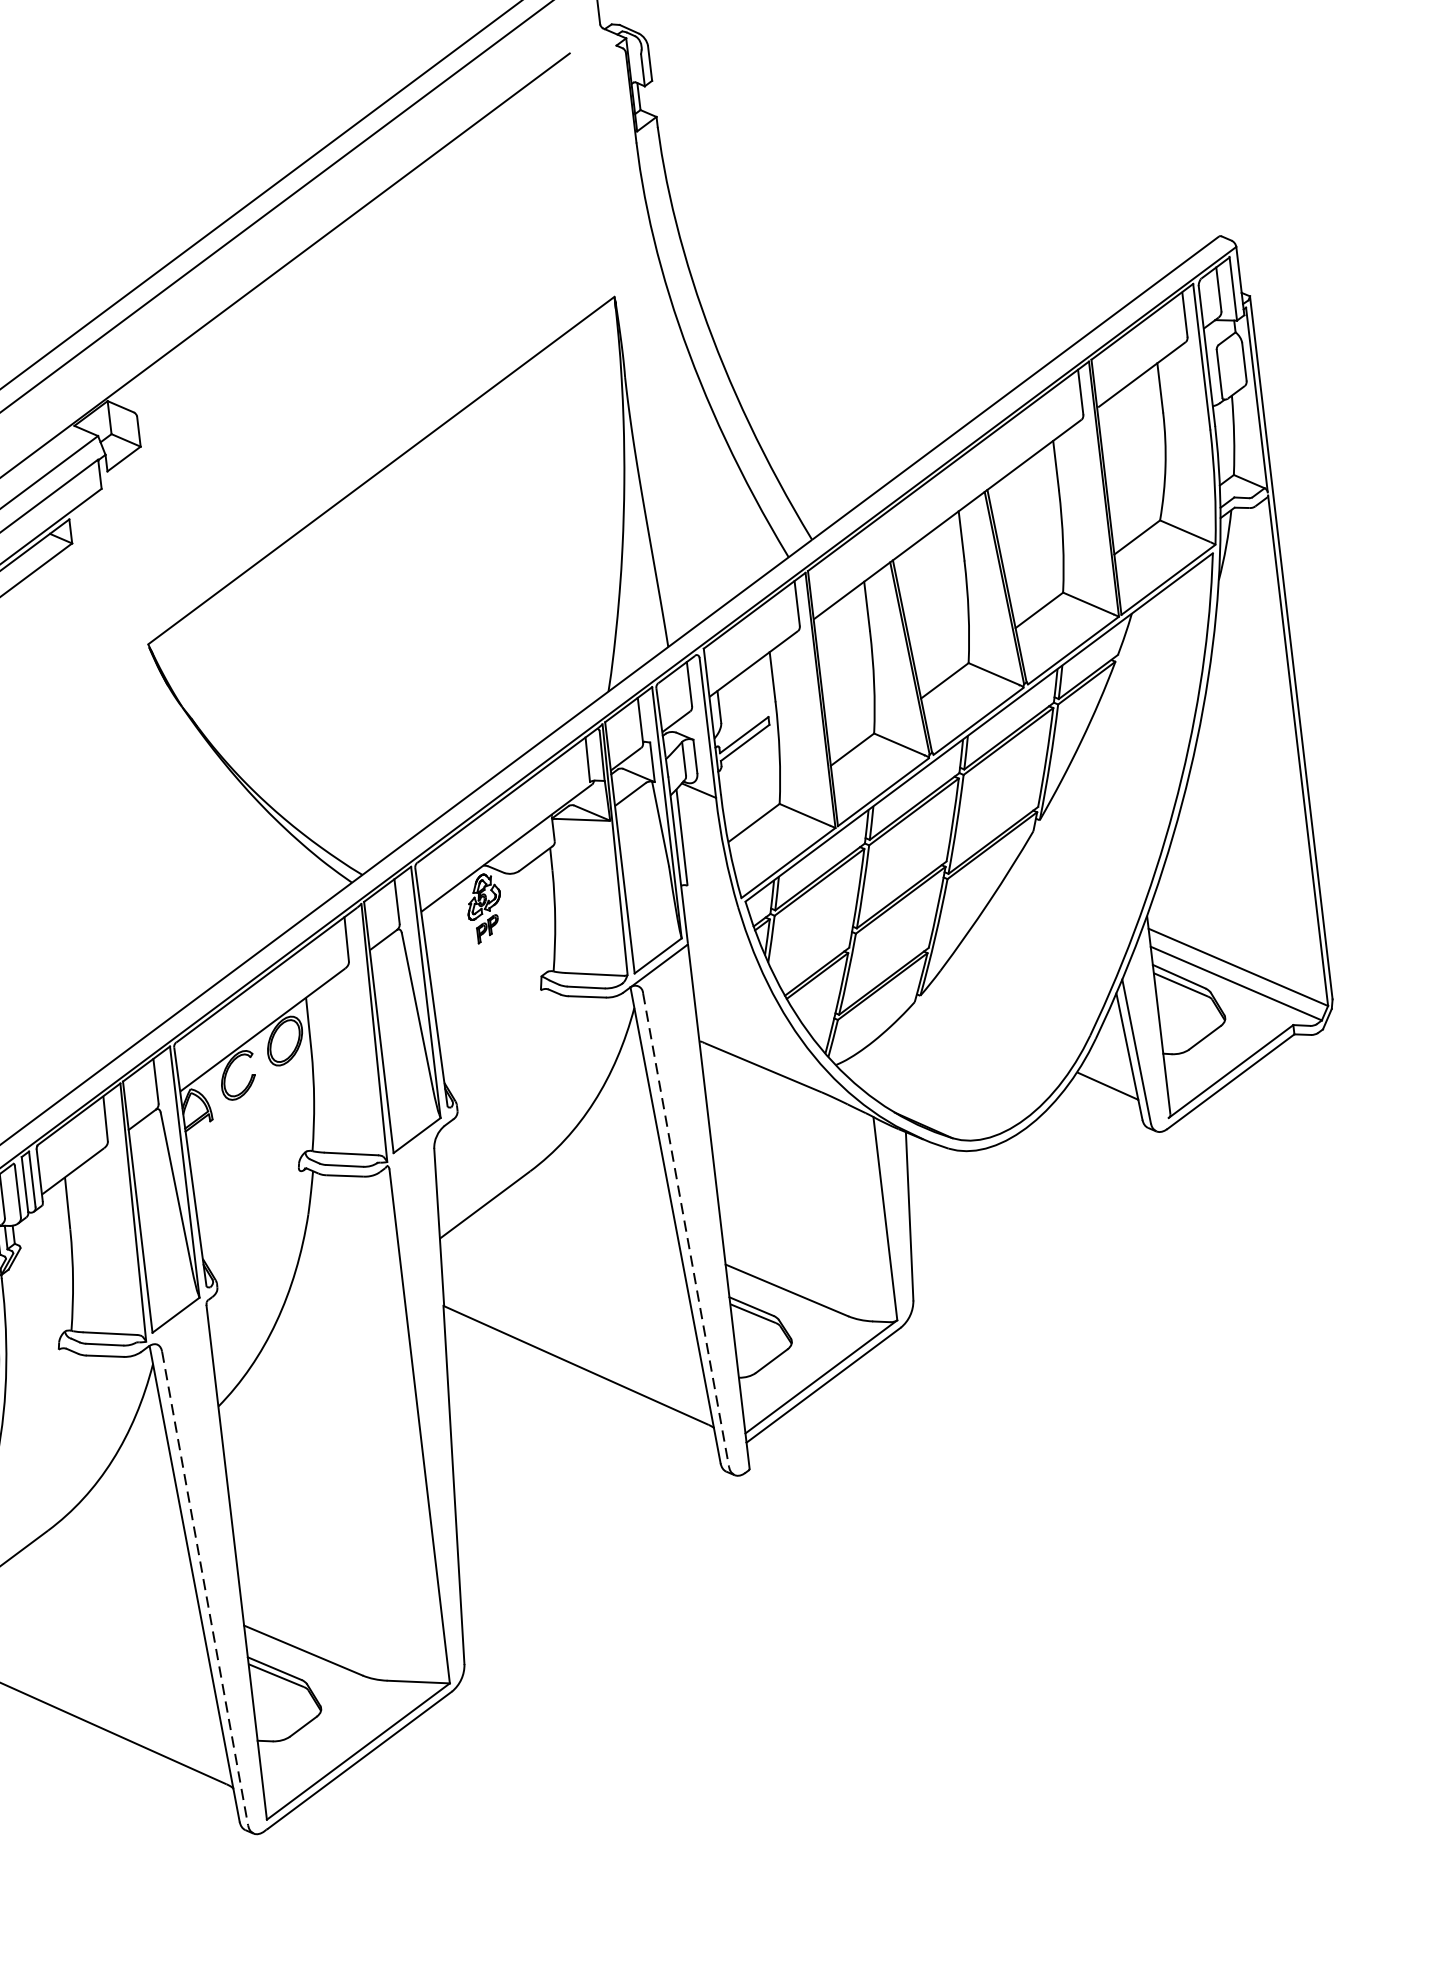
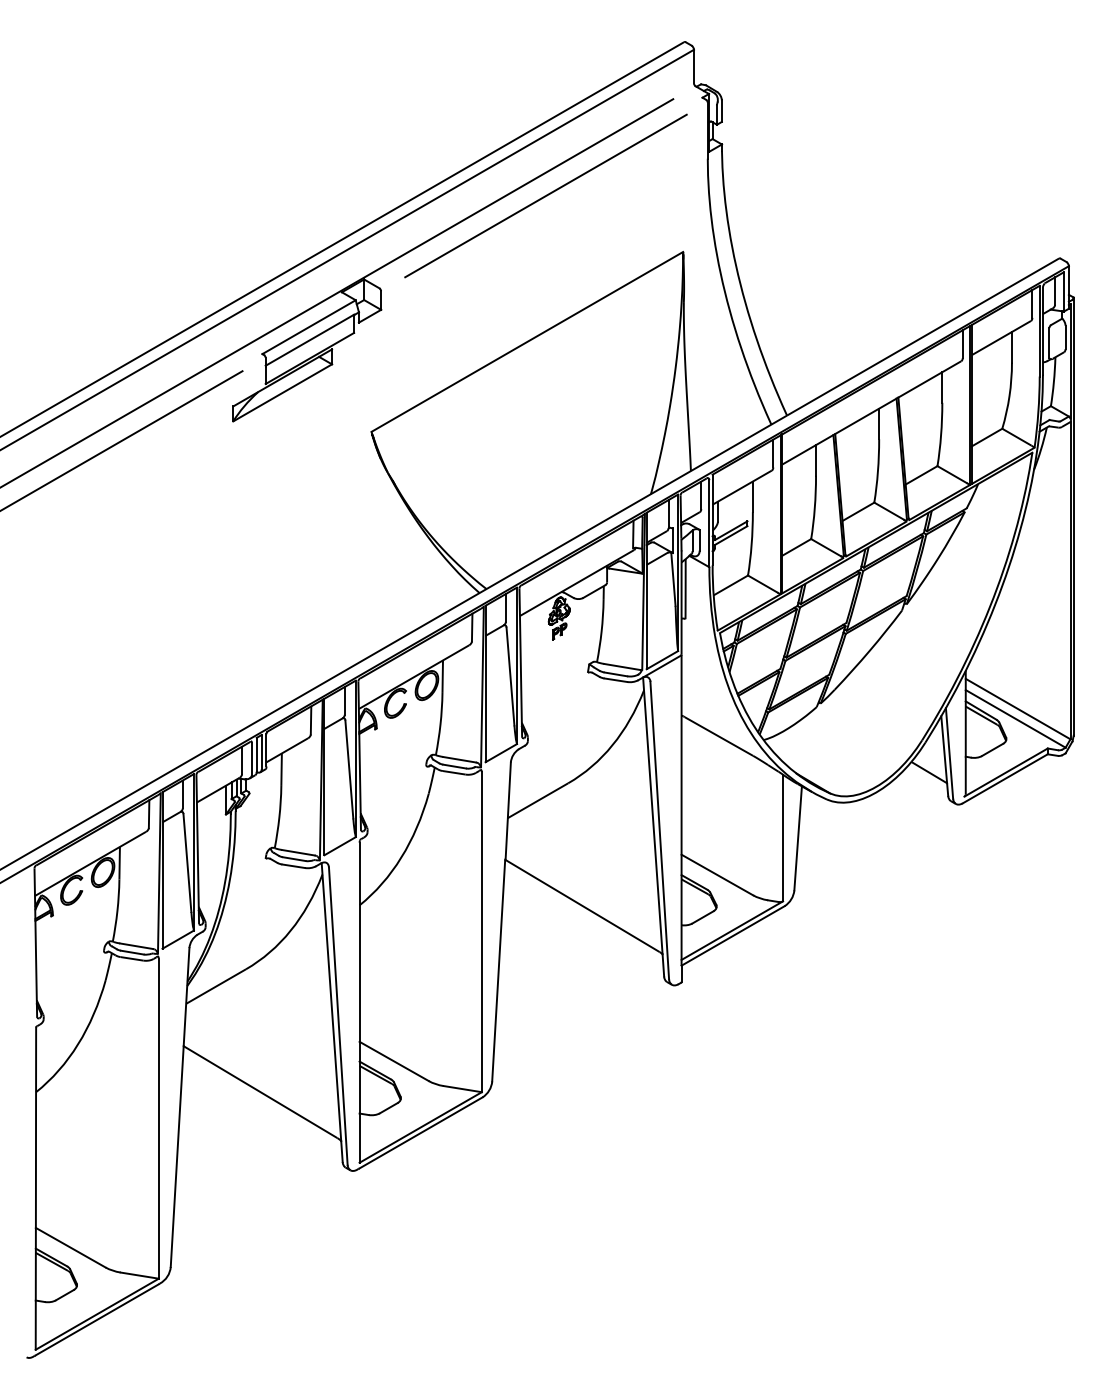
line: (382, 232) -> (545, 195), added
line: (685, 1229) -> (659, 830), dashed -> solid
line: (205, 1588) -> (338, 1016), dashed -> solid

